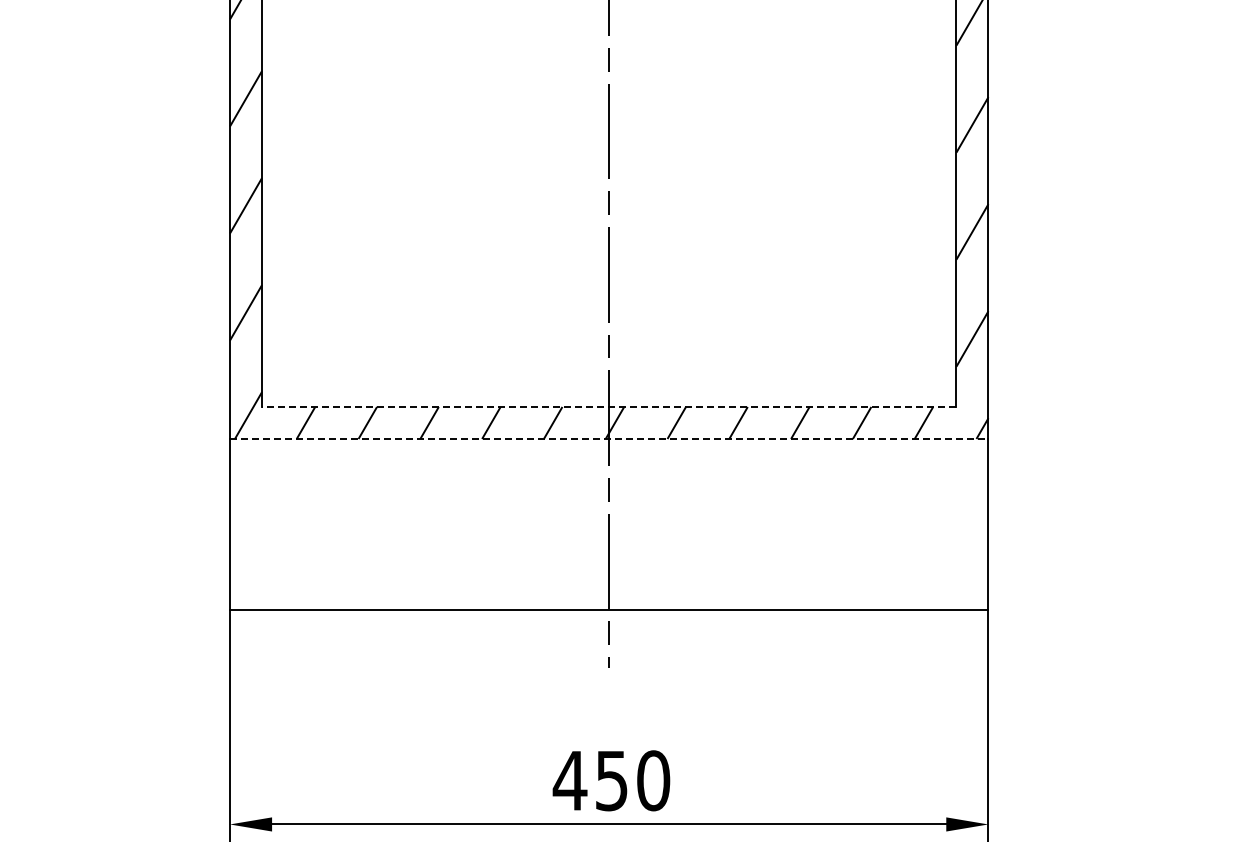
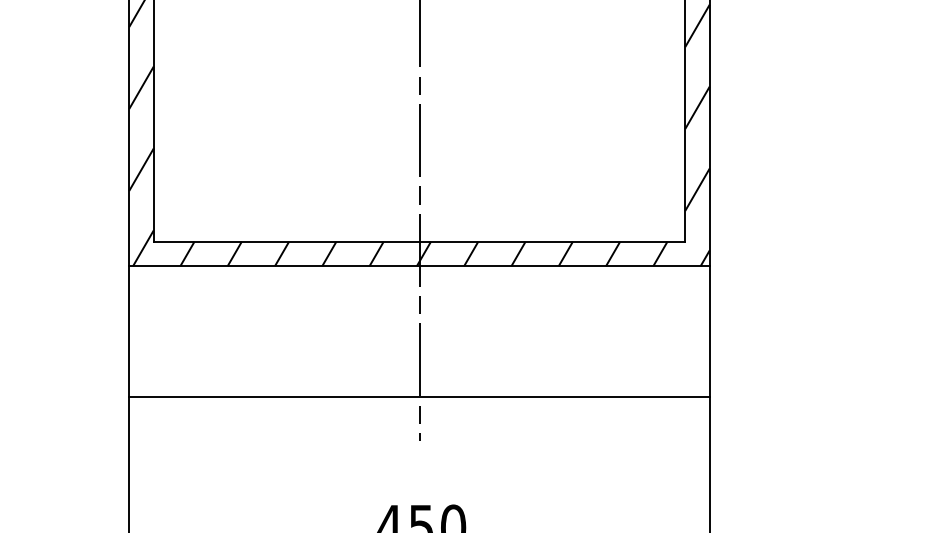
line: (608, 406) -> (418, 241), dashed -> solid
line: (609, 439) -> (419, 266), dashed -> solid

